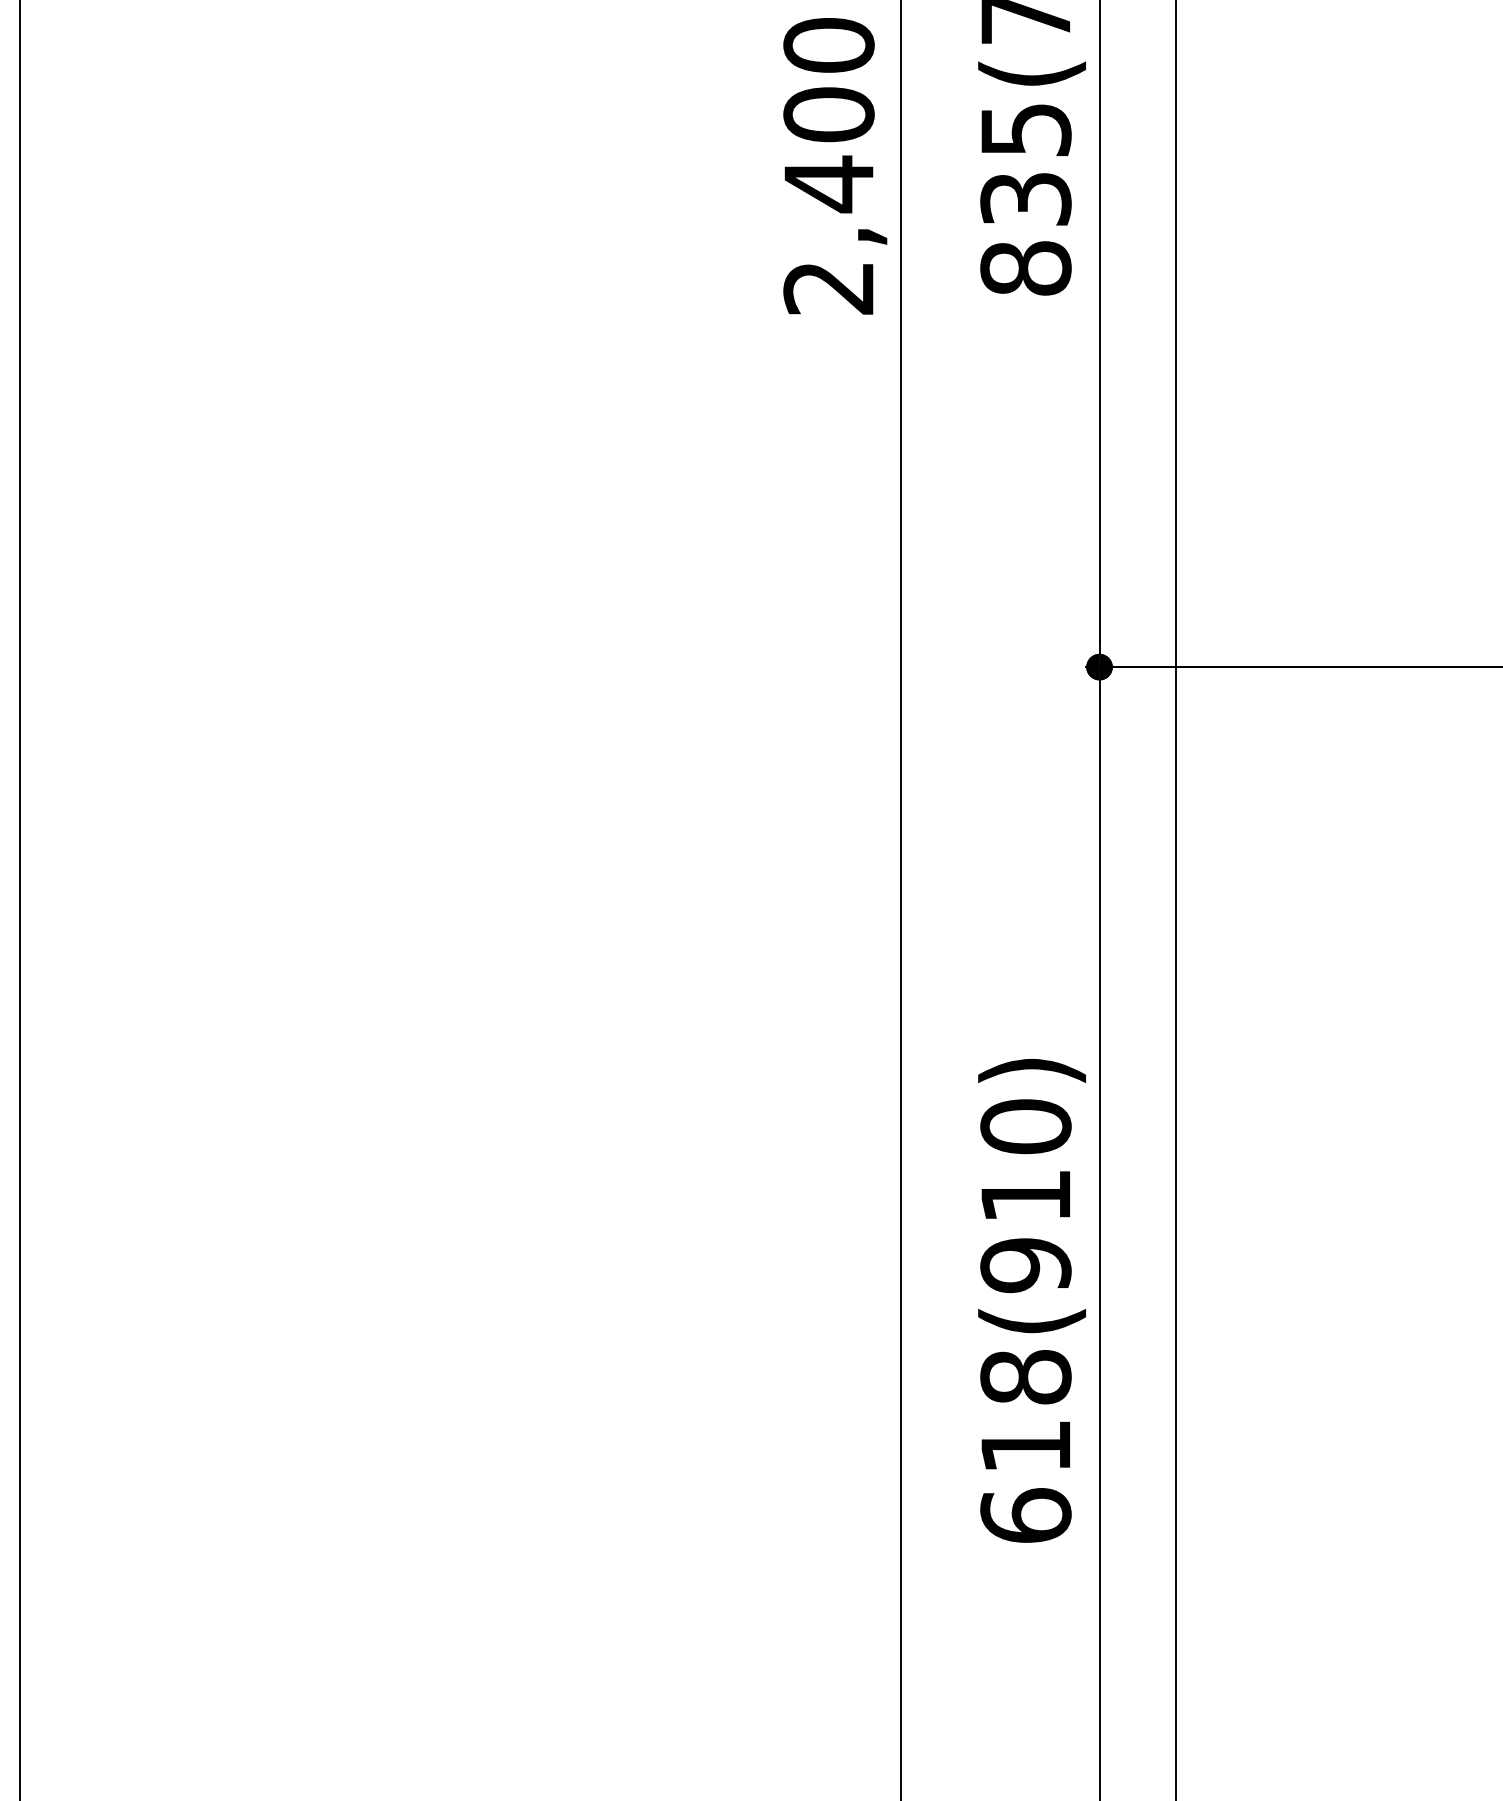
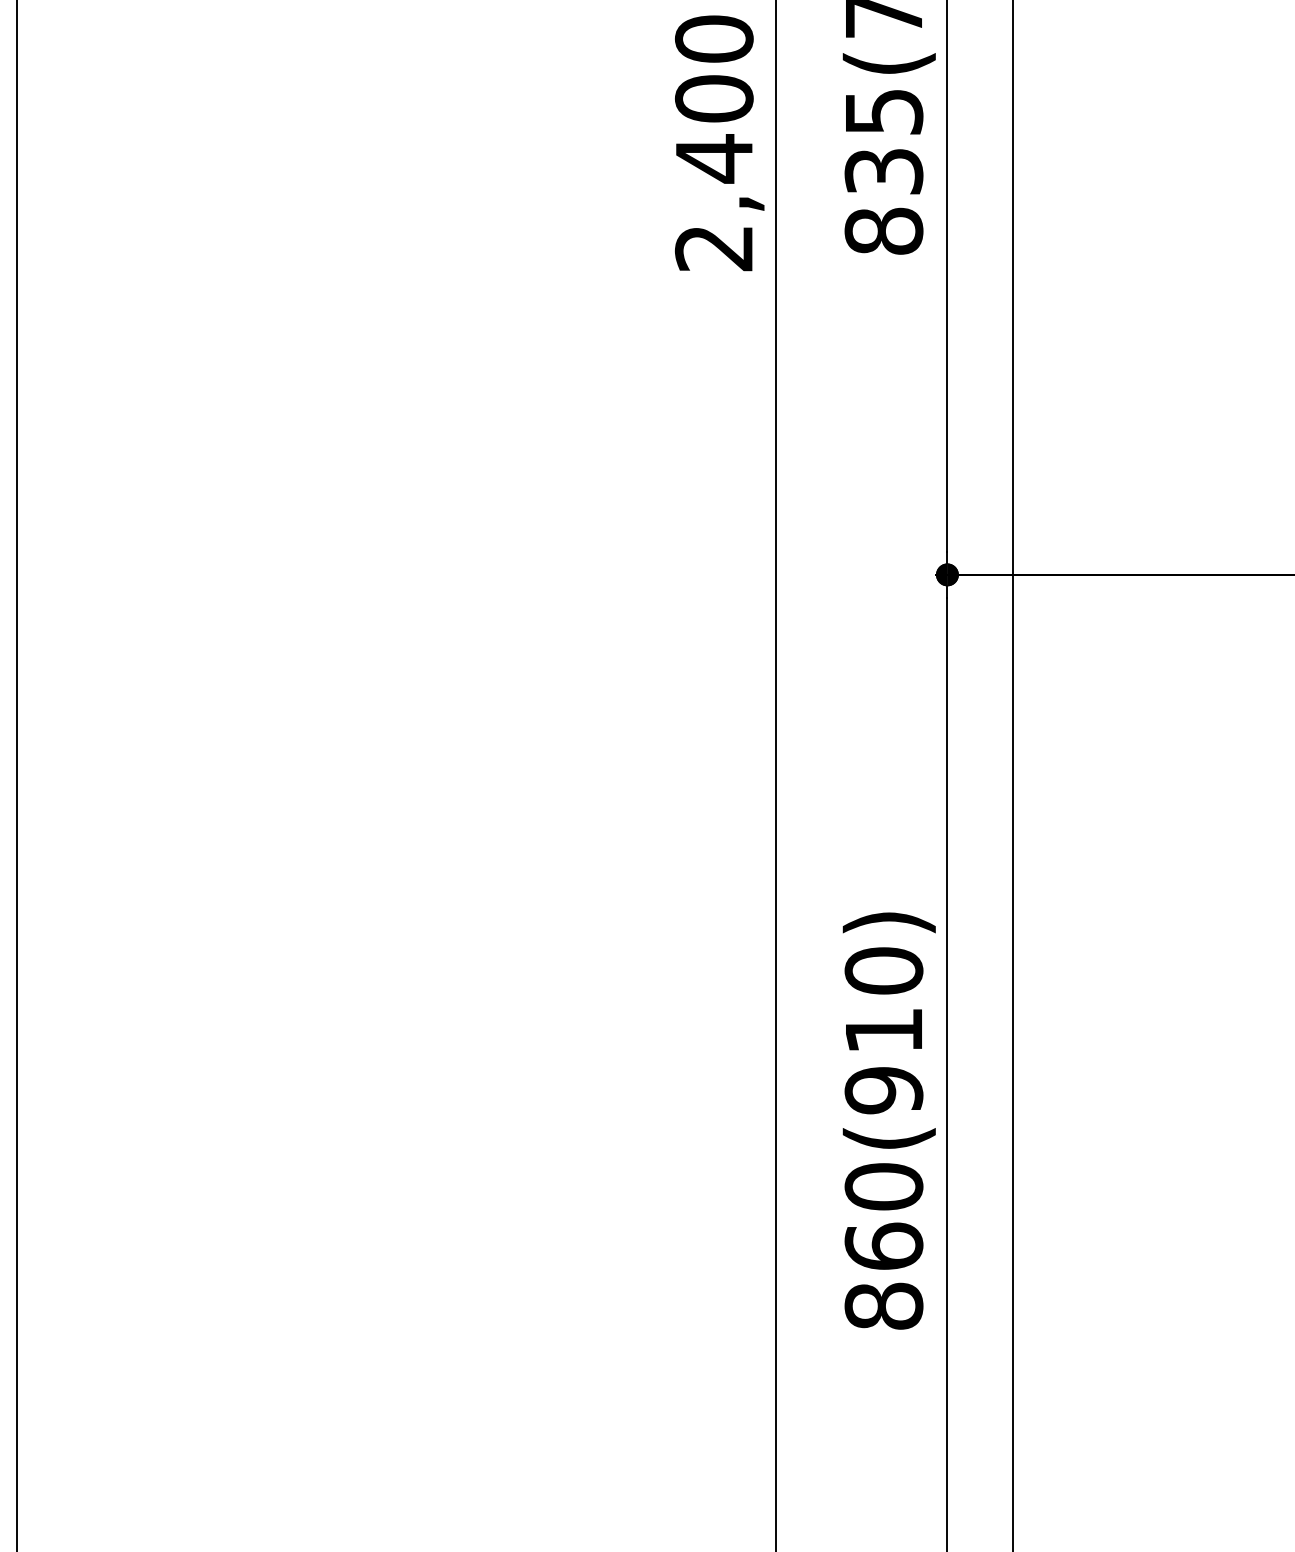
text: (1025, 1446) -> (883, 1246), 618(910) -> 860(910)

